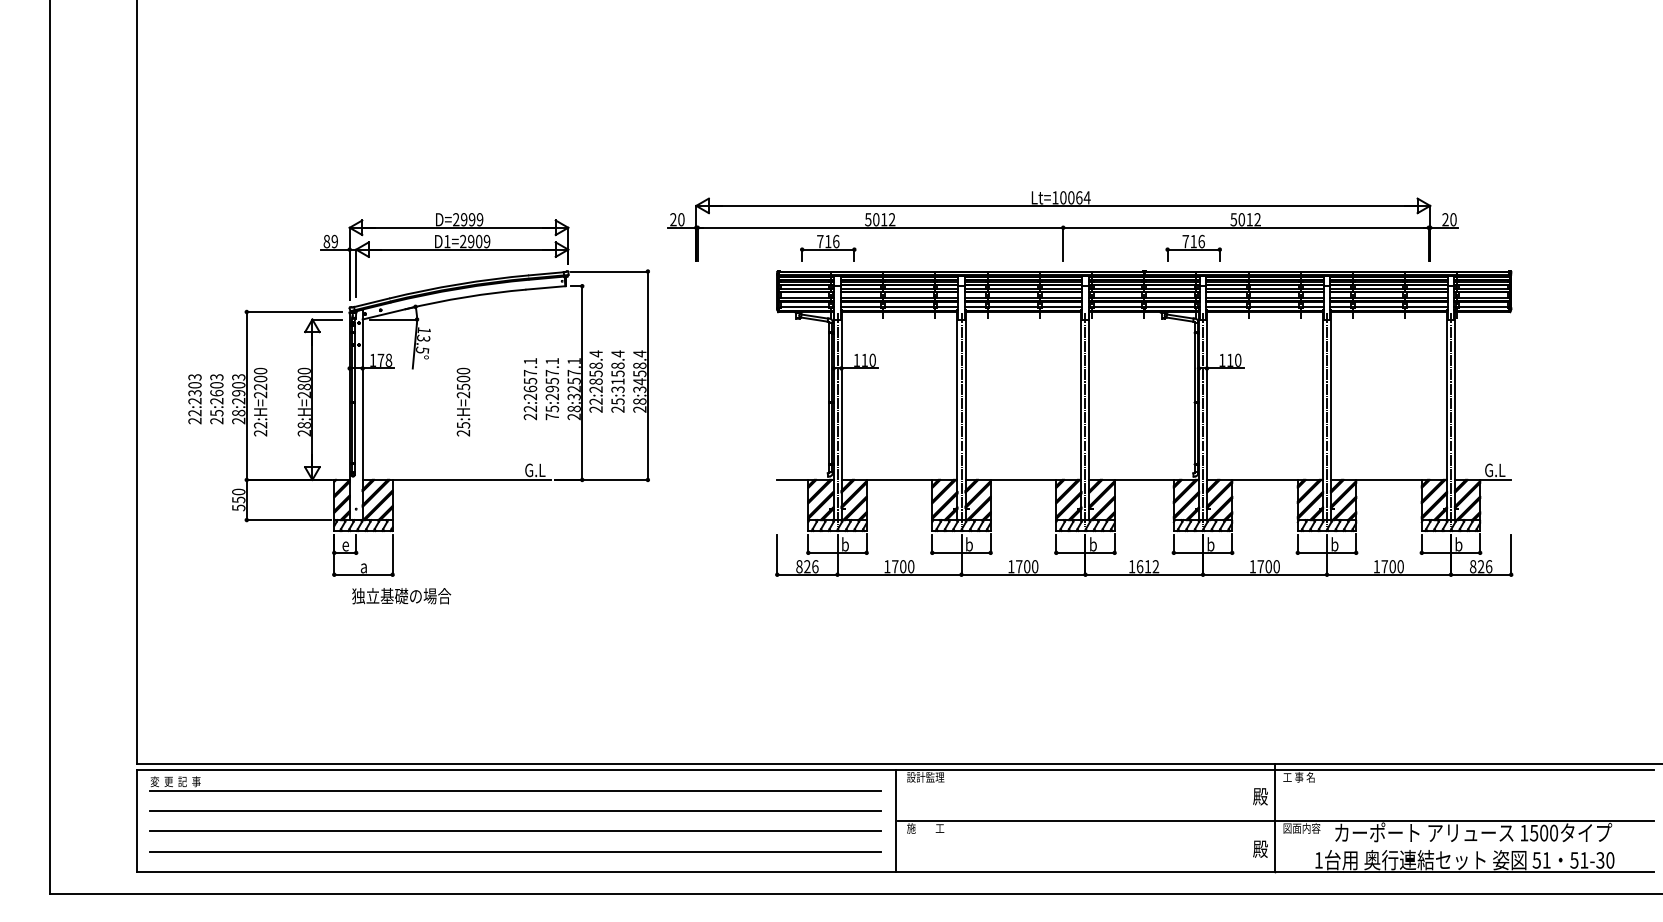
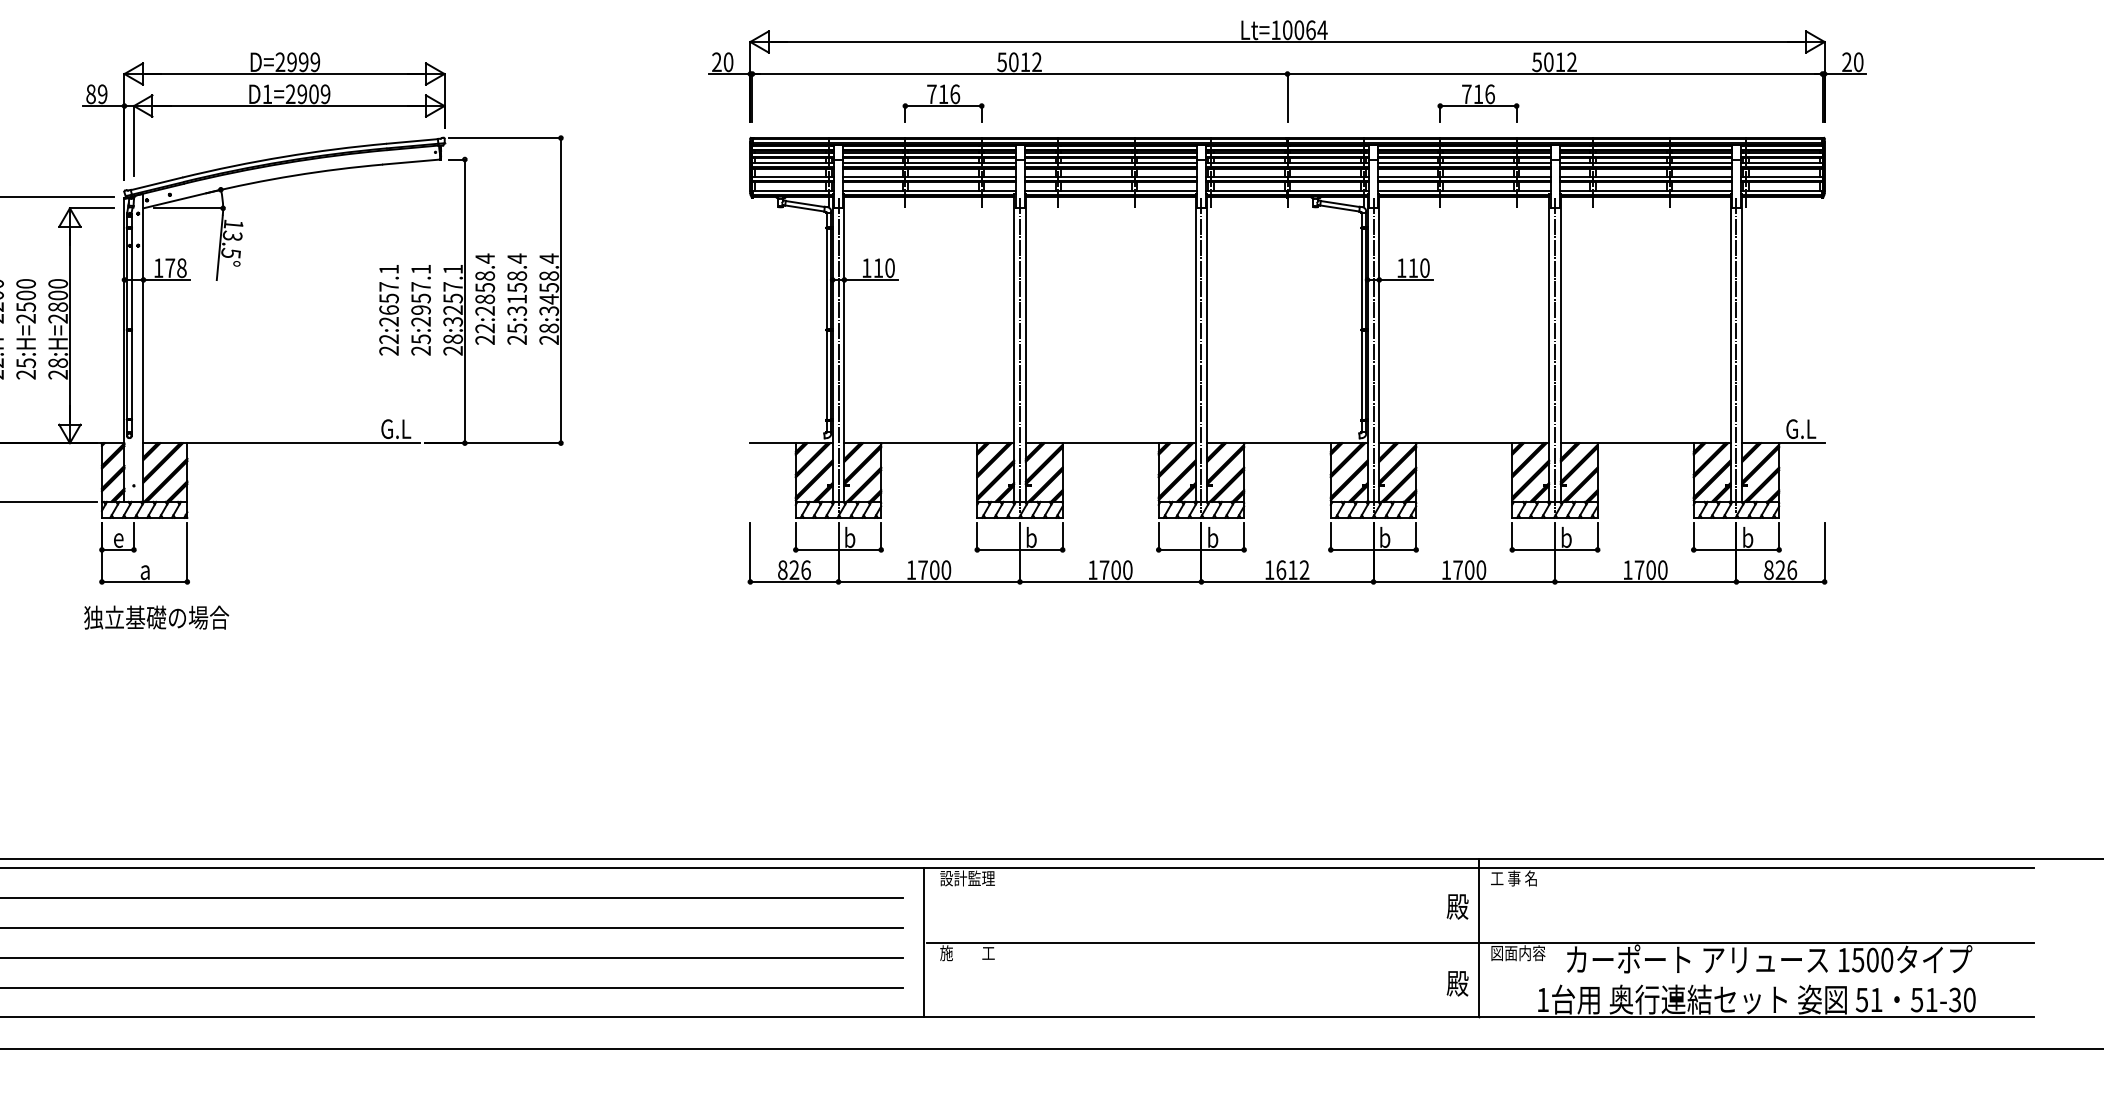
part: (1062, 226) -> (1286, 72), moved
text: (463, 401) -> (26, 328), moved
text: (551, 416) -> (419, 350), 75:2957.1 -> 25:2957.1
text: (401, 596) -> (156, 618), moved

